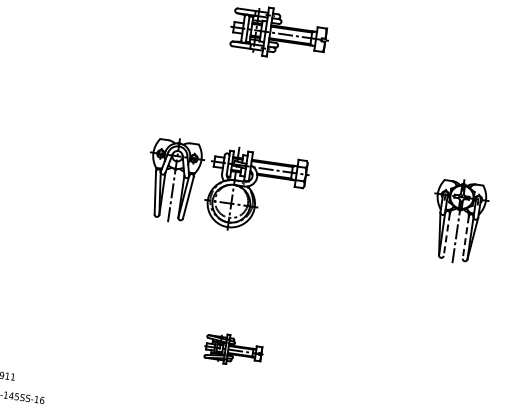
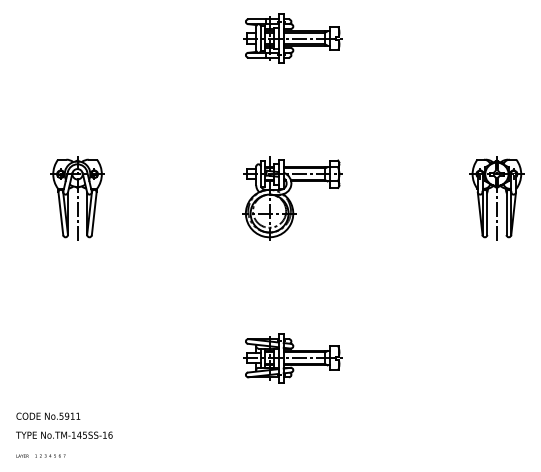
part: (173, 180) -> (77, 198), moved
line: (446, 235) -> (487, 214), dashed -> solid
line: (465, 238) -> (506, 214), dashed -> solid
part: (233, 350) -> (292, 358), size x1.67

